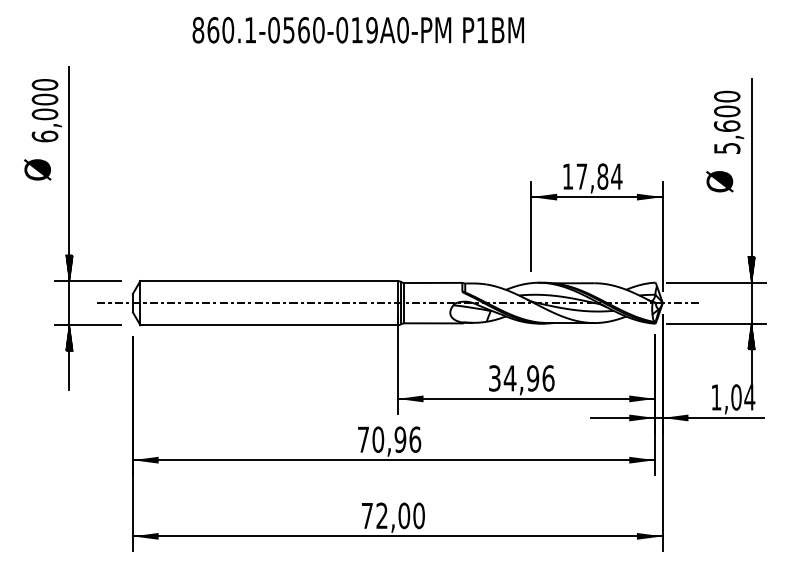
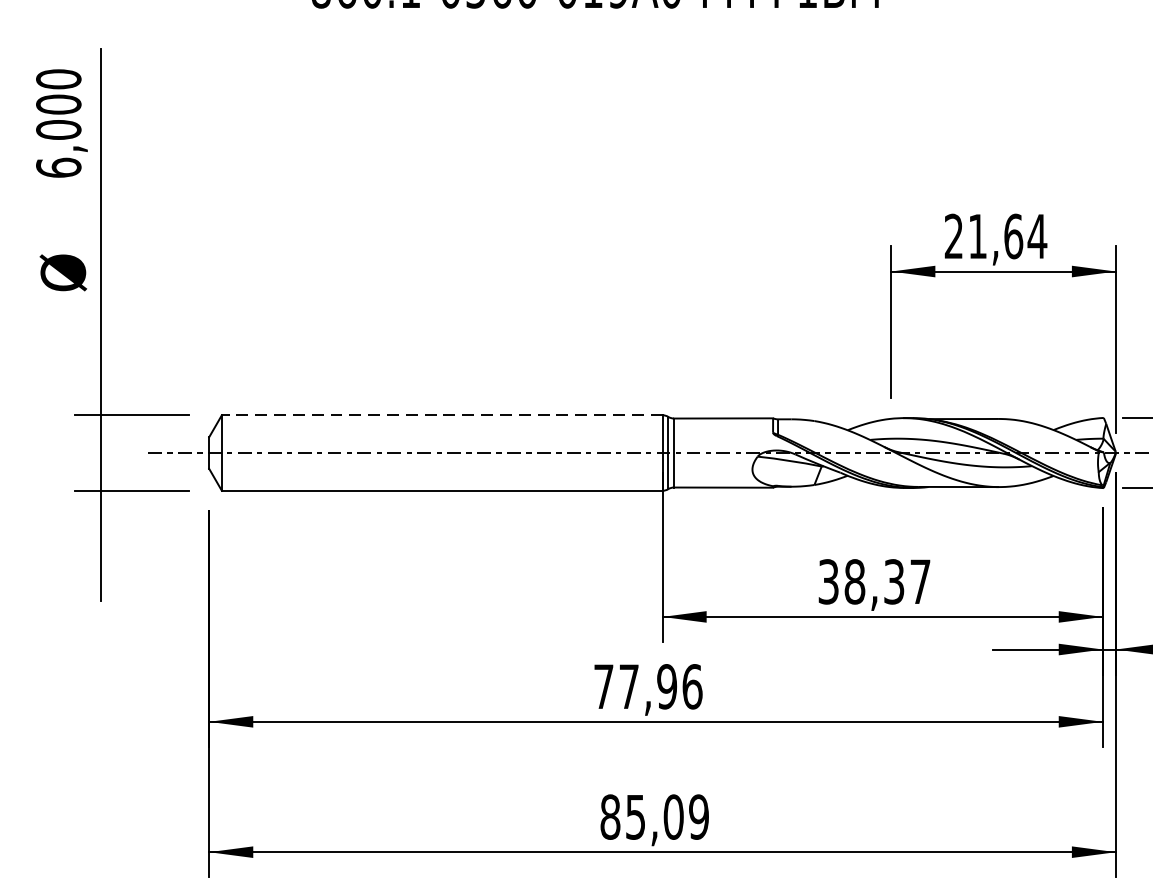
text: (37, 169) -> (62, 272), moved
text: (585, 176) -> (983, 236), 17,84 -> 21,64
hatch: (69, 268) -> (100, 393), removed
line: (269, 281) -> (442, 415), solid -> dashed
hatch: (69, 337) -> (100, 511), removed
text: (528, 378) -> (886, 581), 34,96 -> 38,37
text: (378, 439) -> (629, 686), 70,96 -> 77,96
text: (392, 515) -> (653, 816), 72,00 -> 85,09

